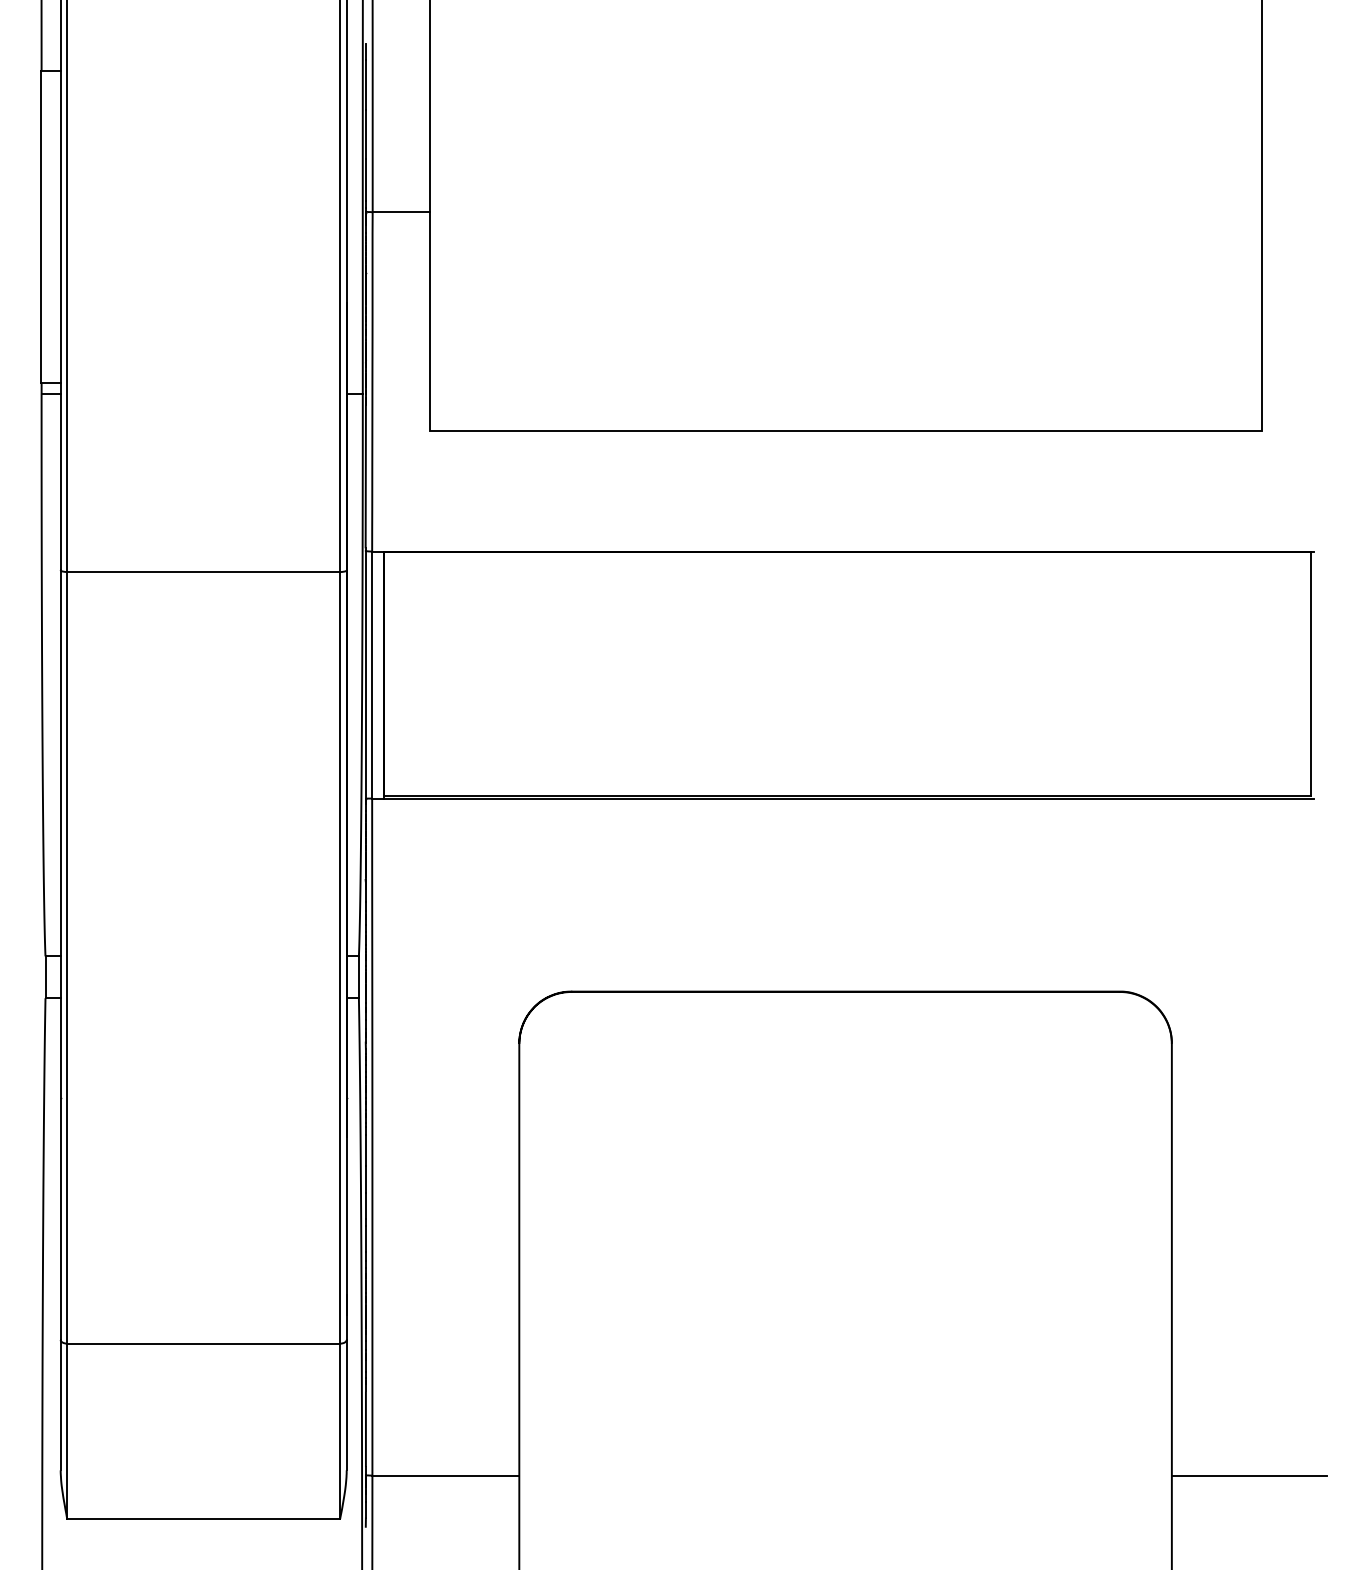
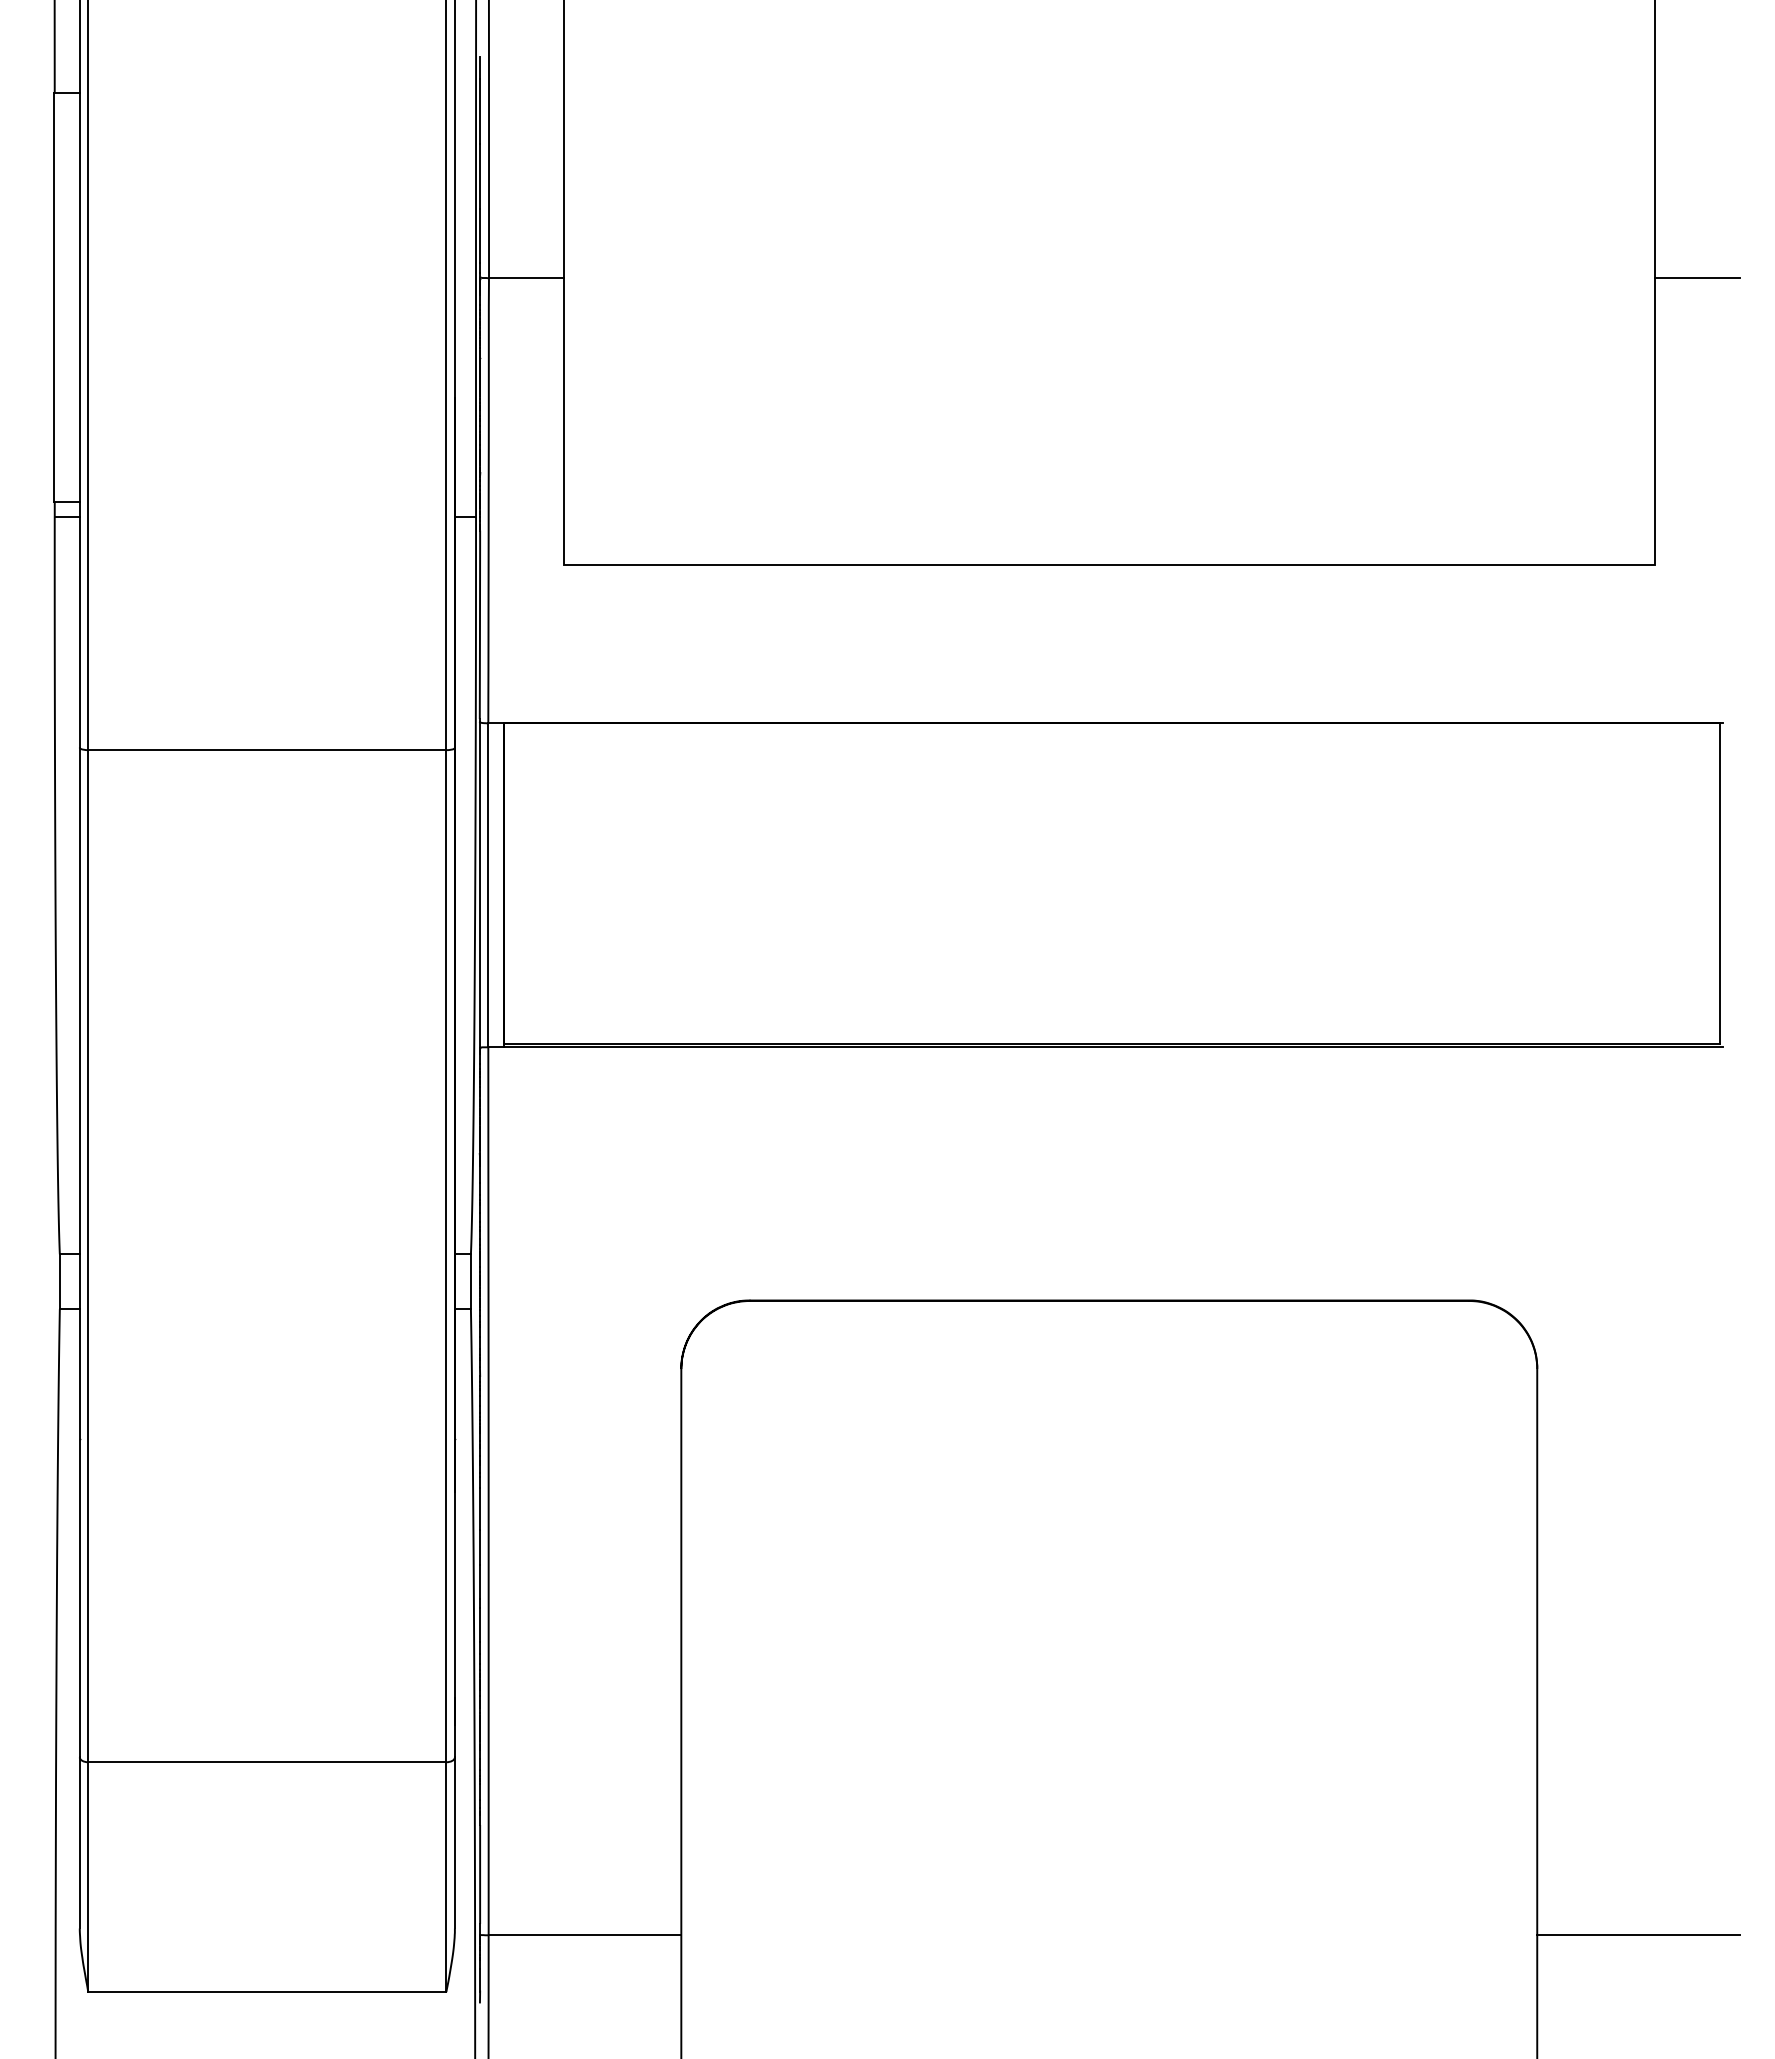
line: (1294, 212) -> (1697, 278), added

